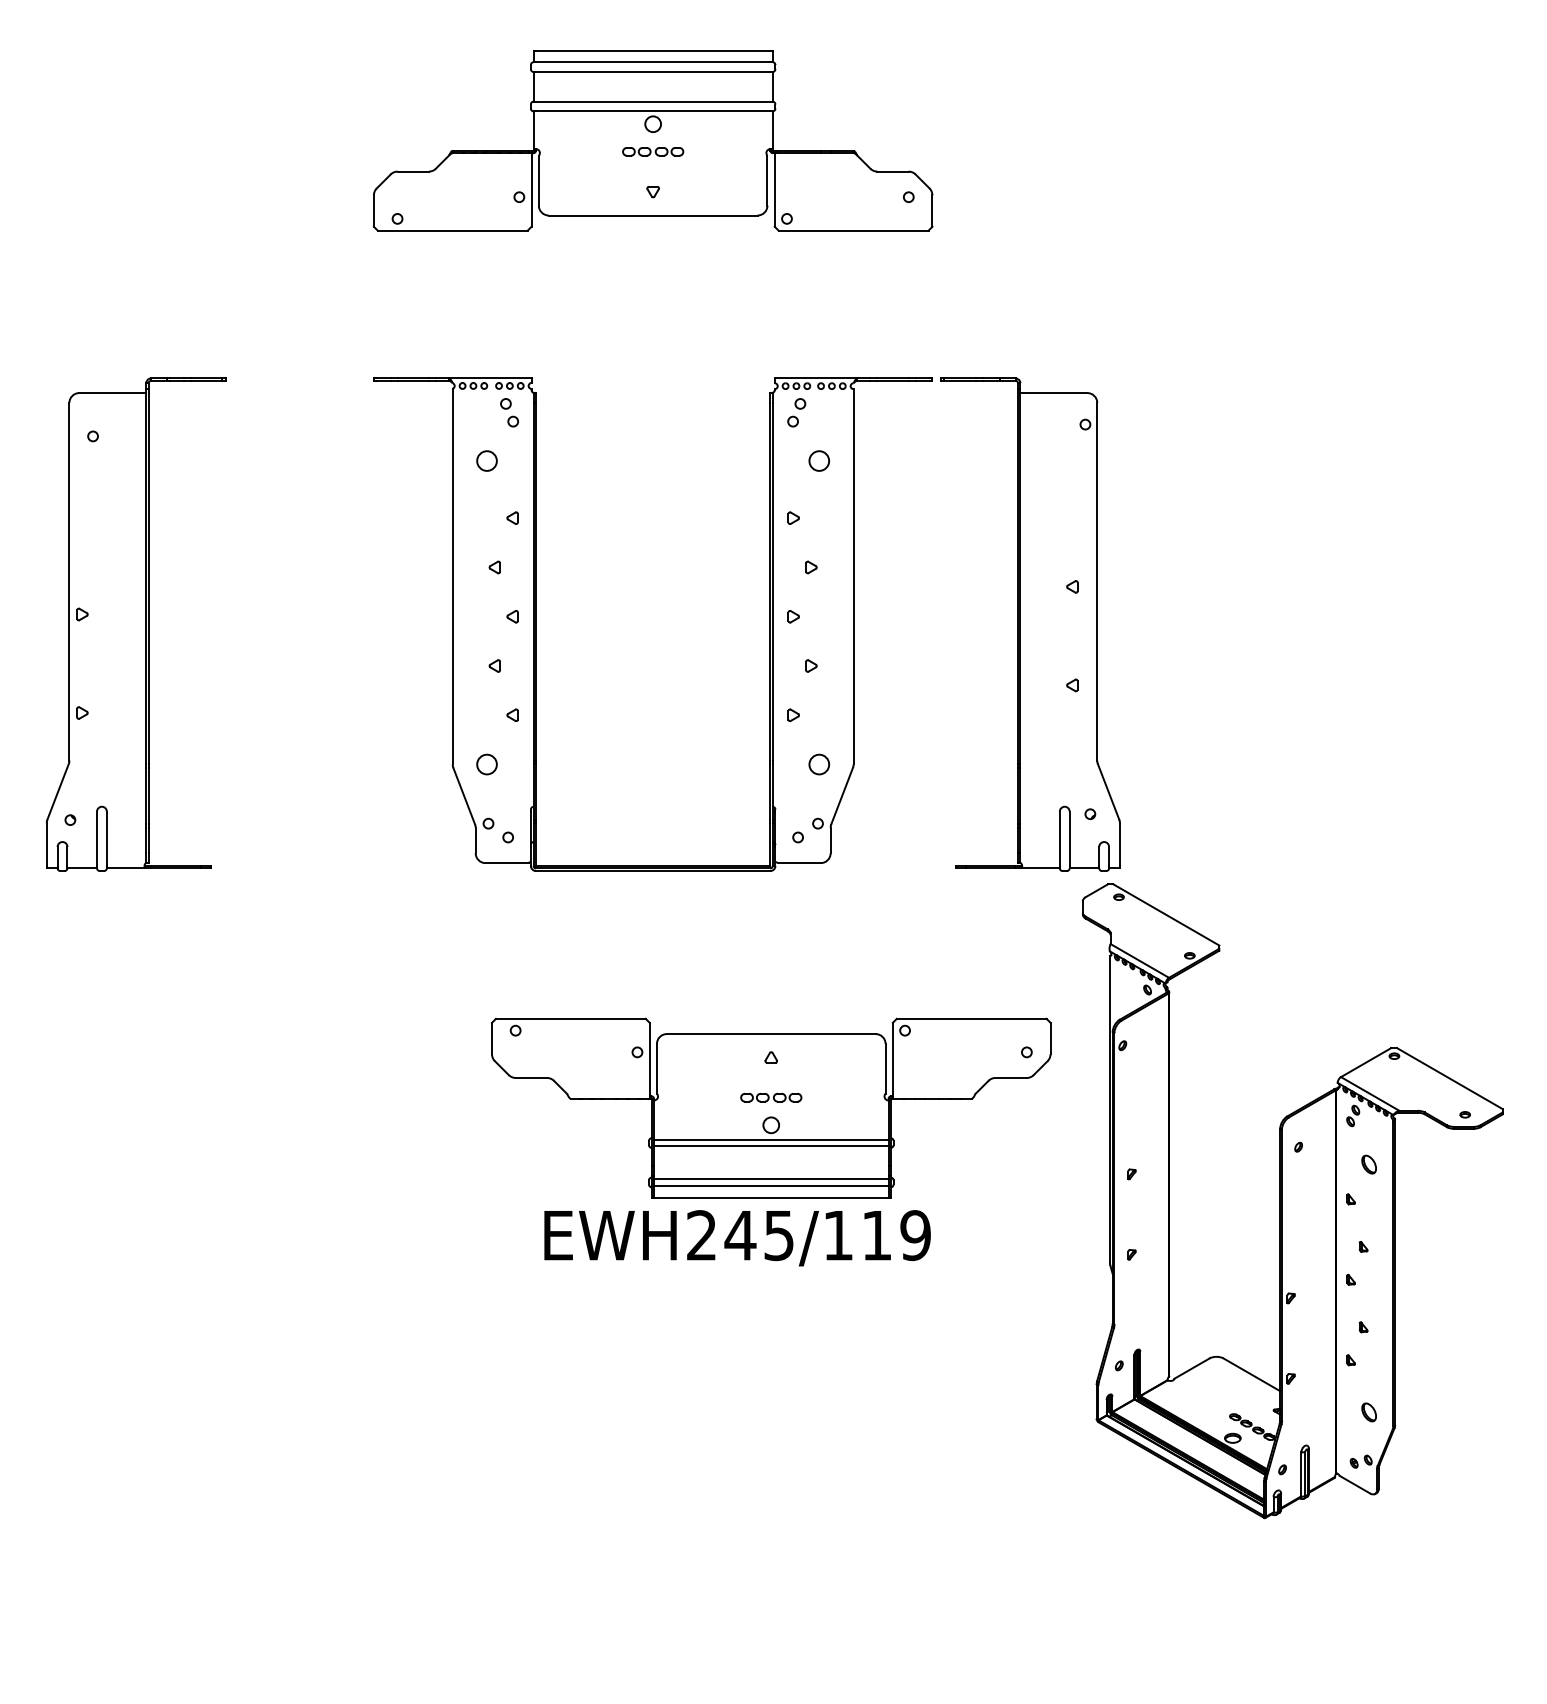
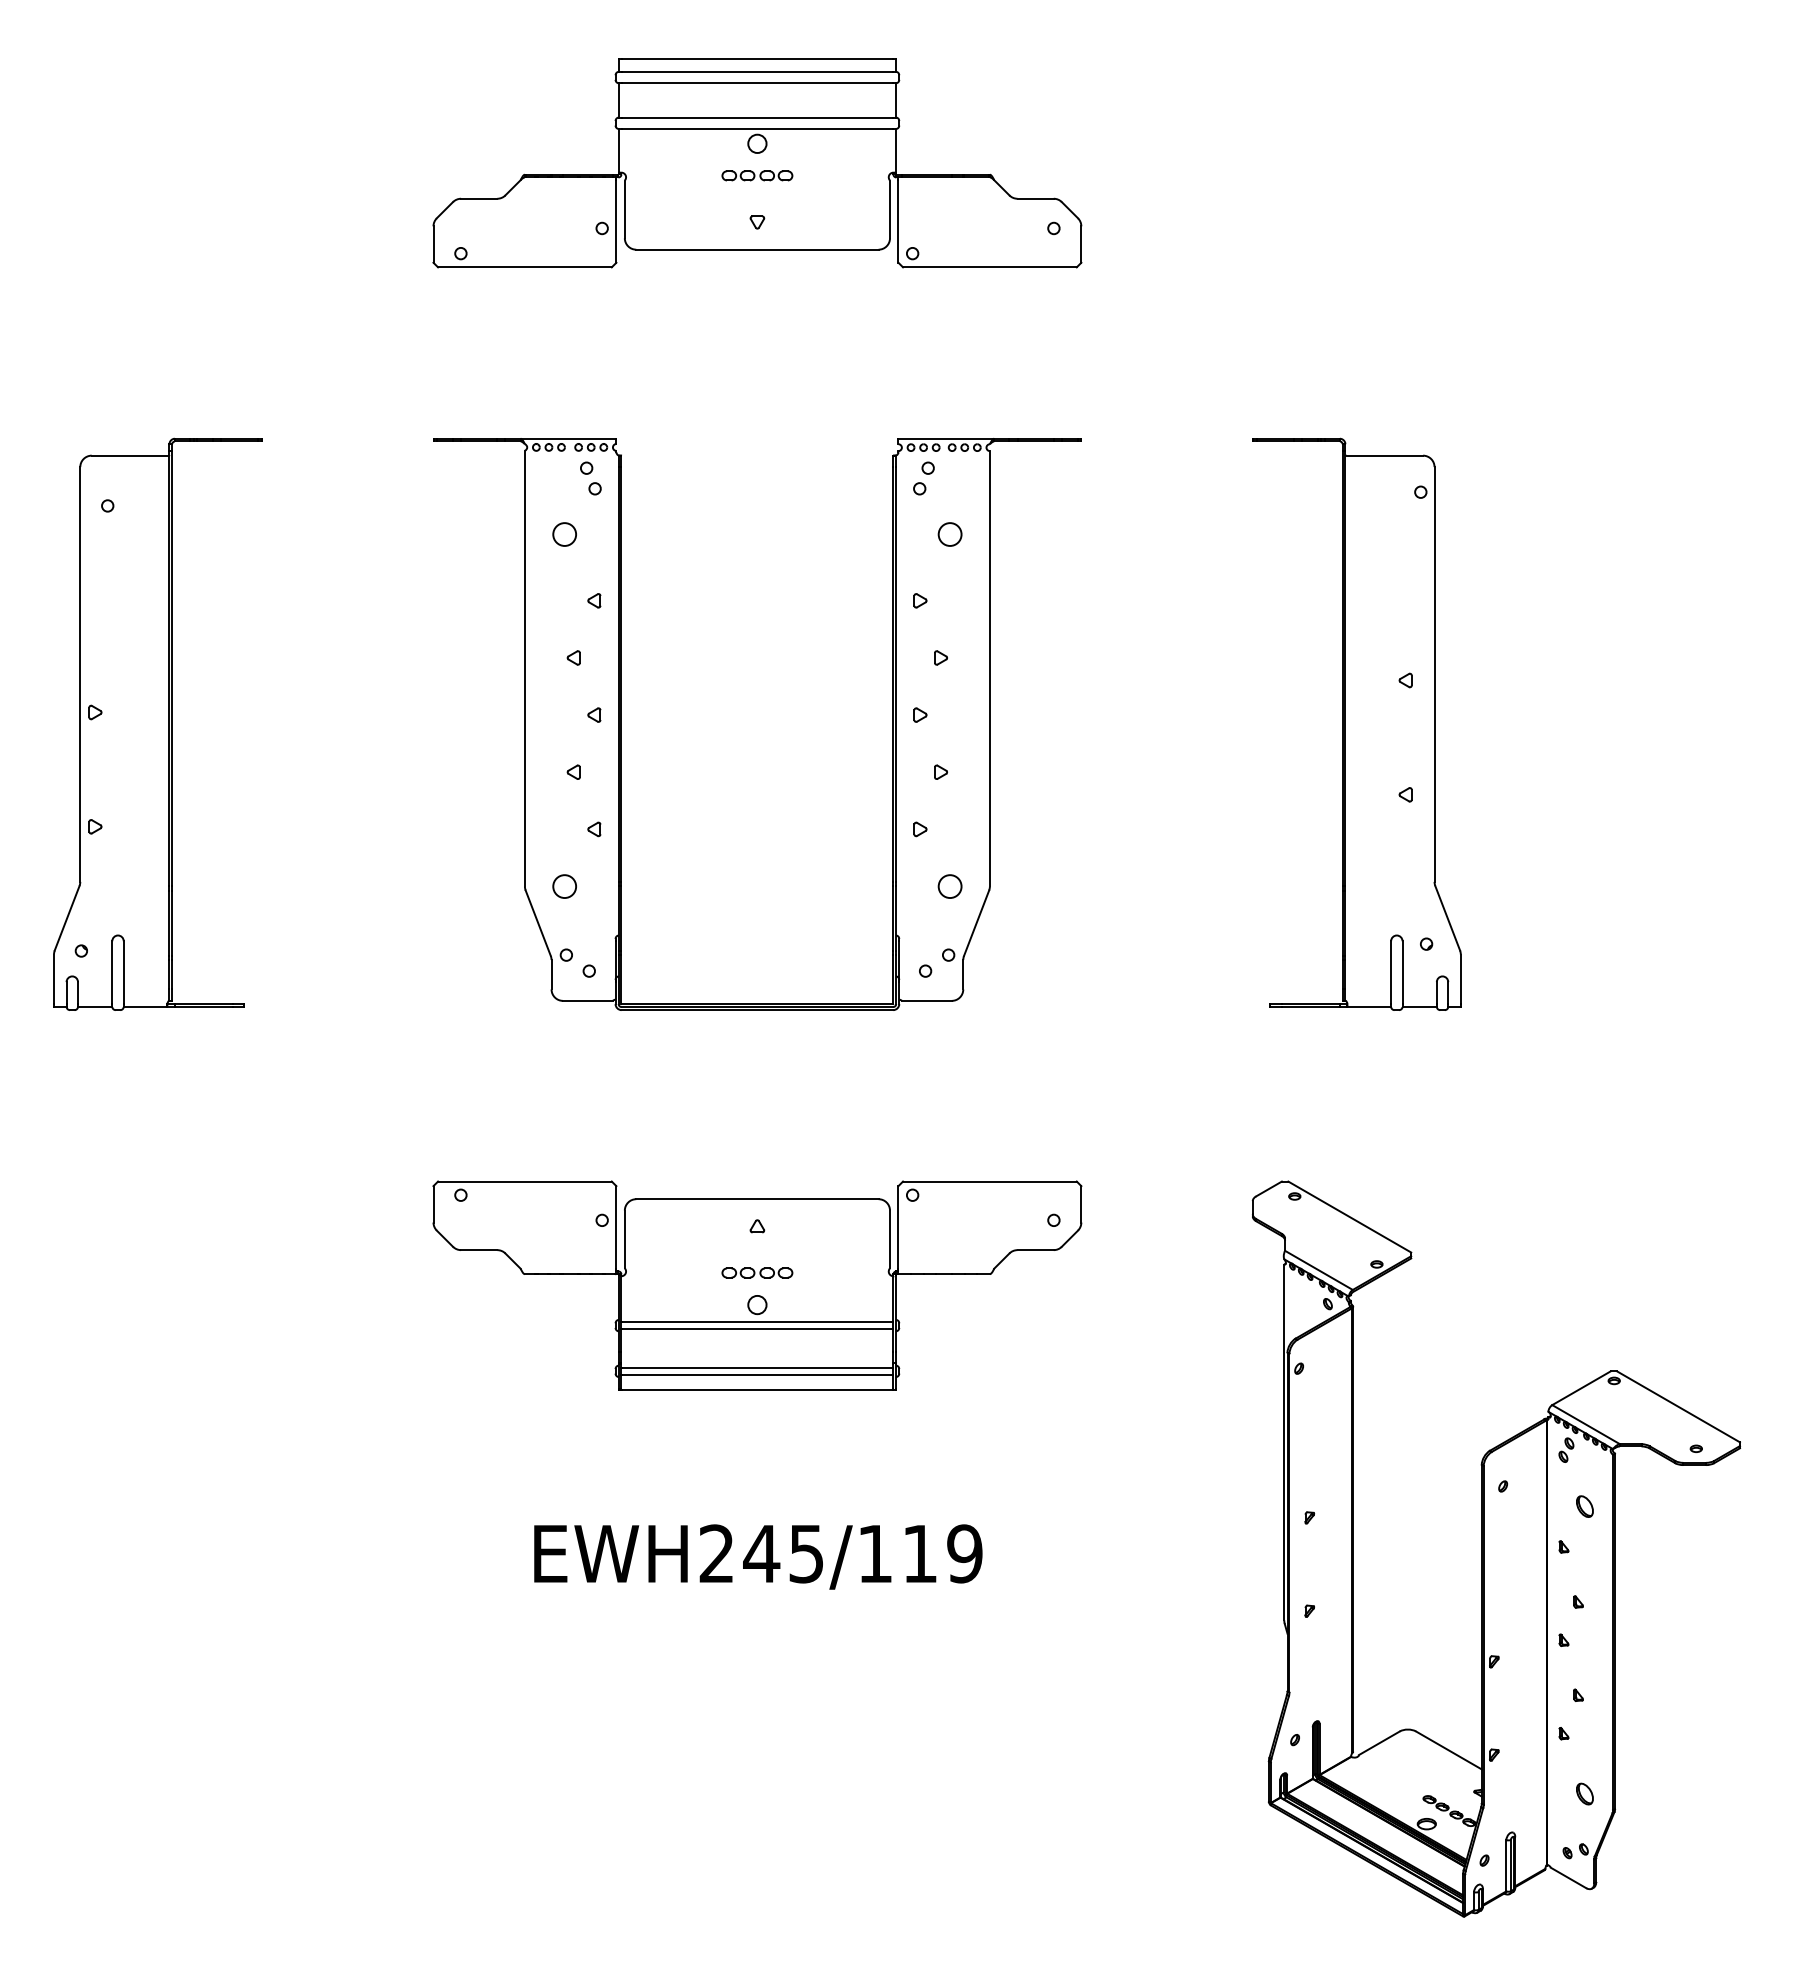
part: (1029, 623) -> (1356, 723), moved
part: (771, 1108) -> (757, 1285), moved
part: (1292, 1200) -> (1495, 1548), moved
text: (737, 1237) -> (758, 1556), moved

